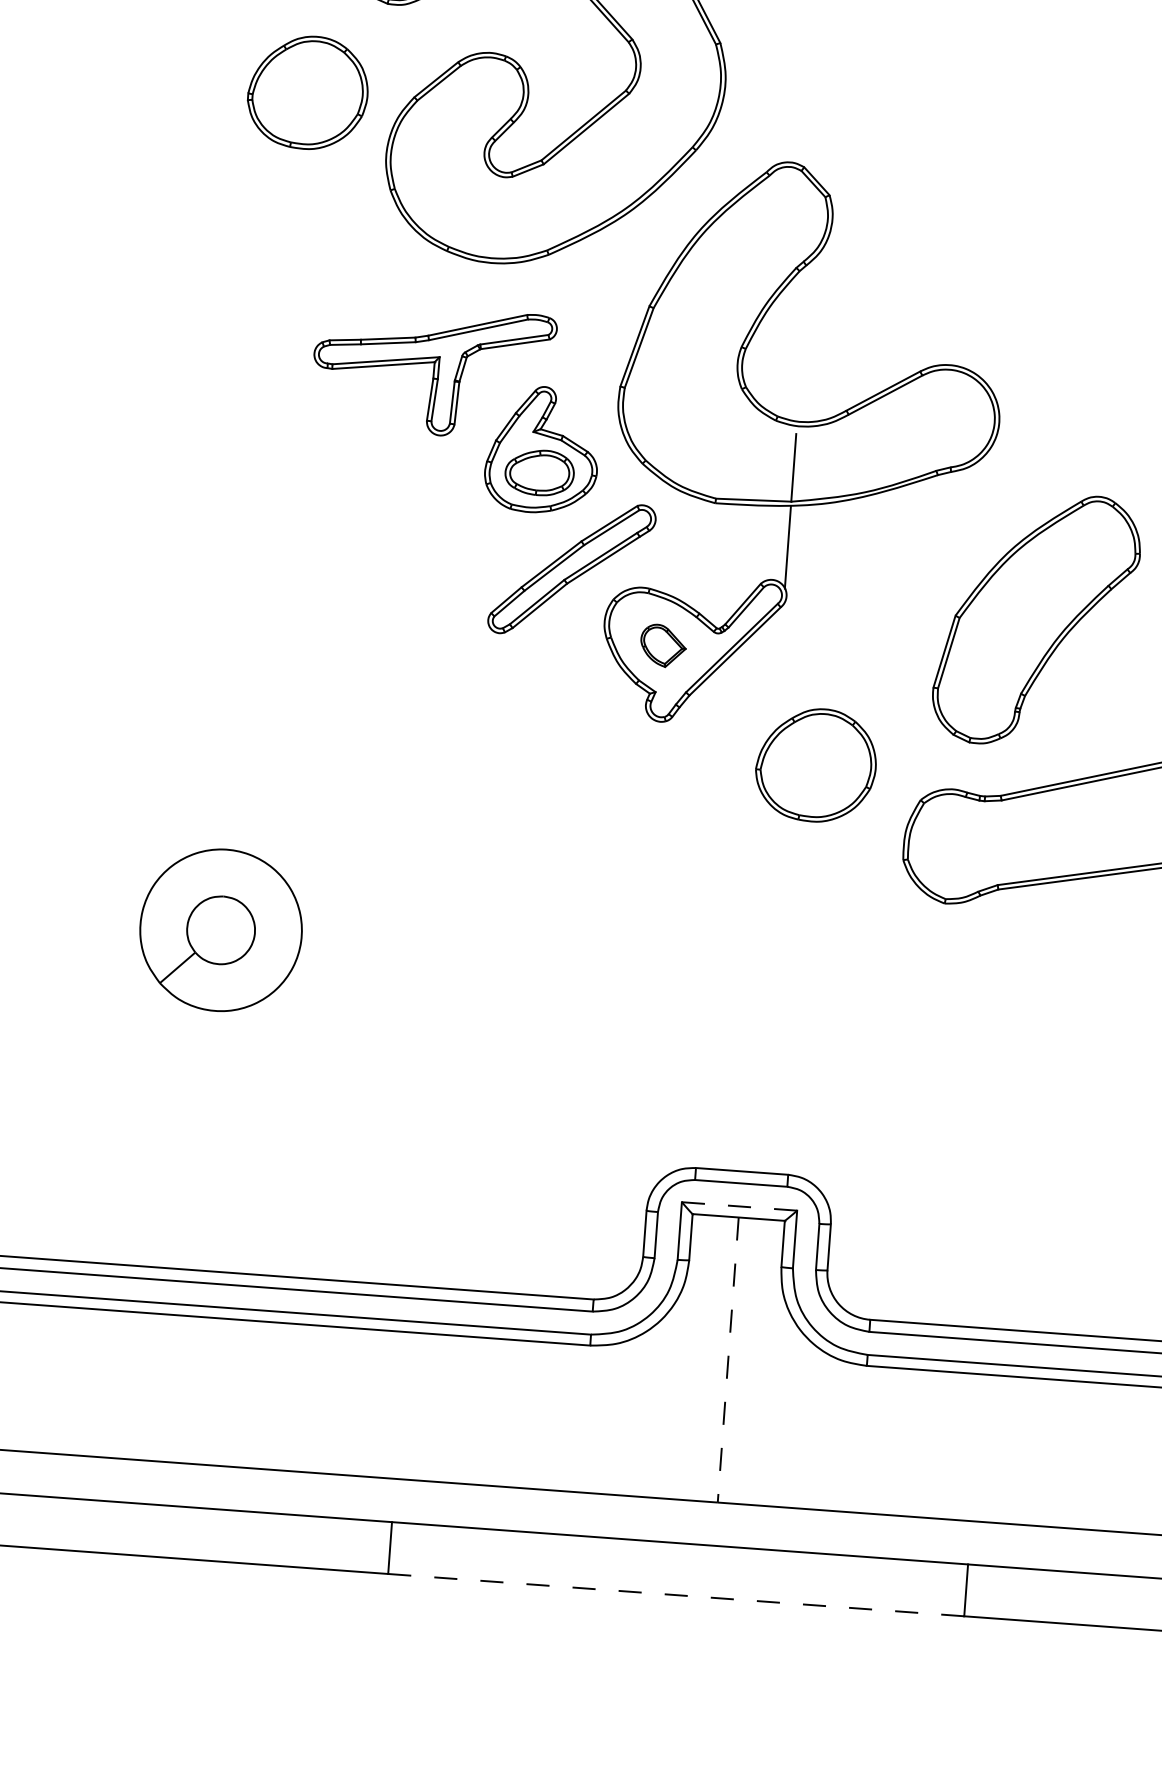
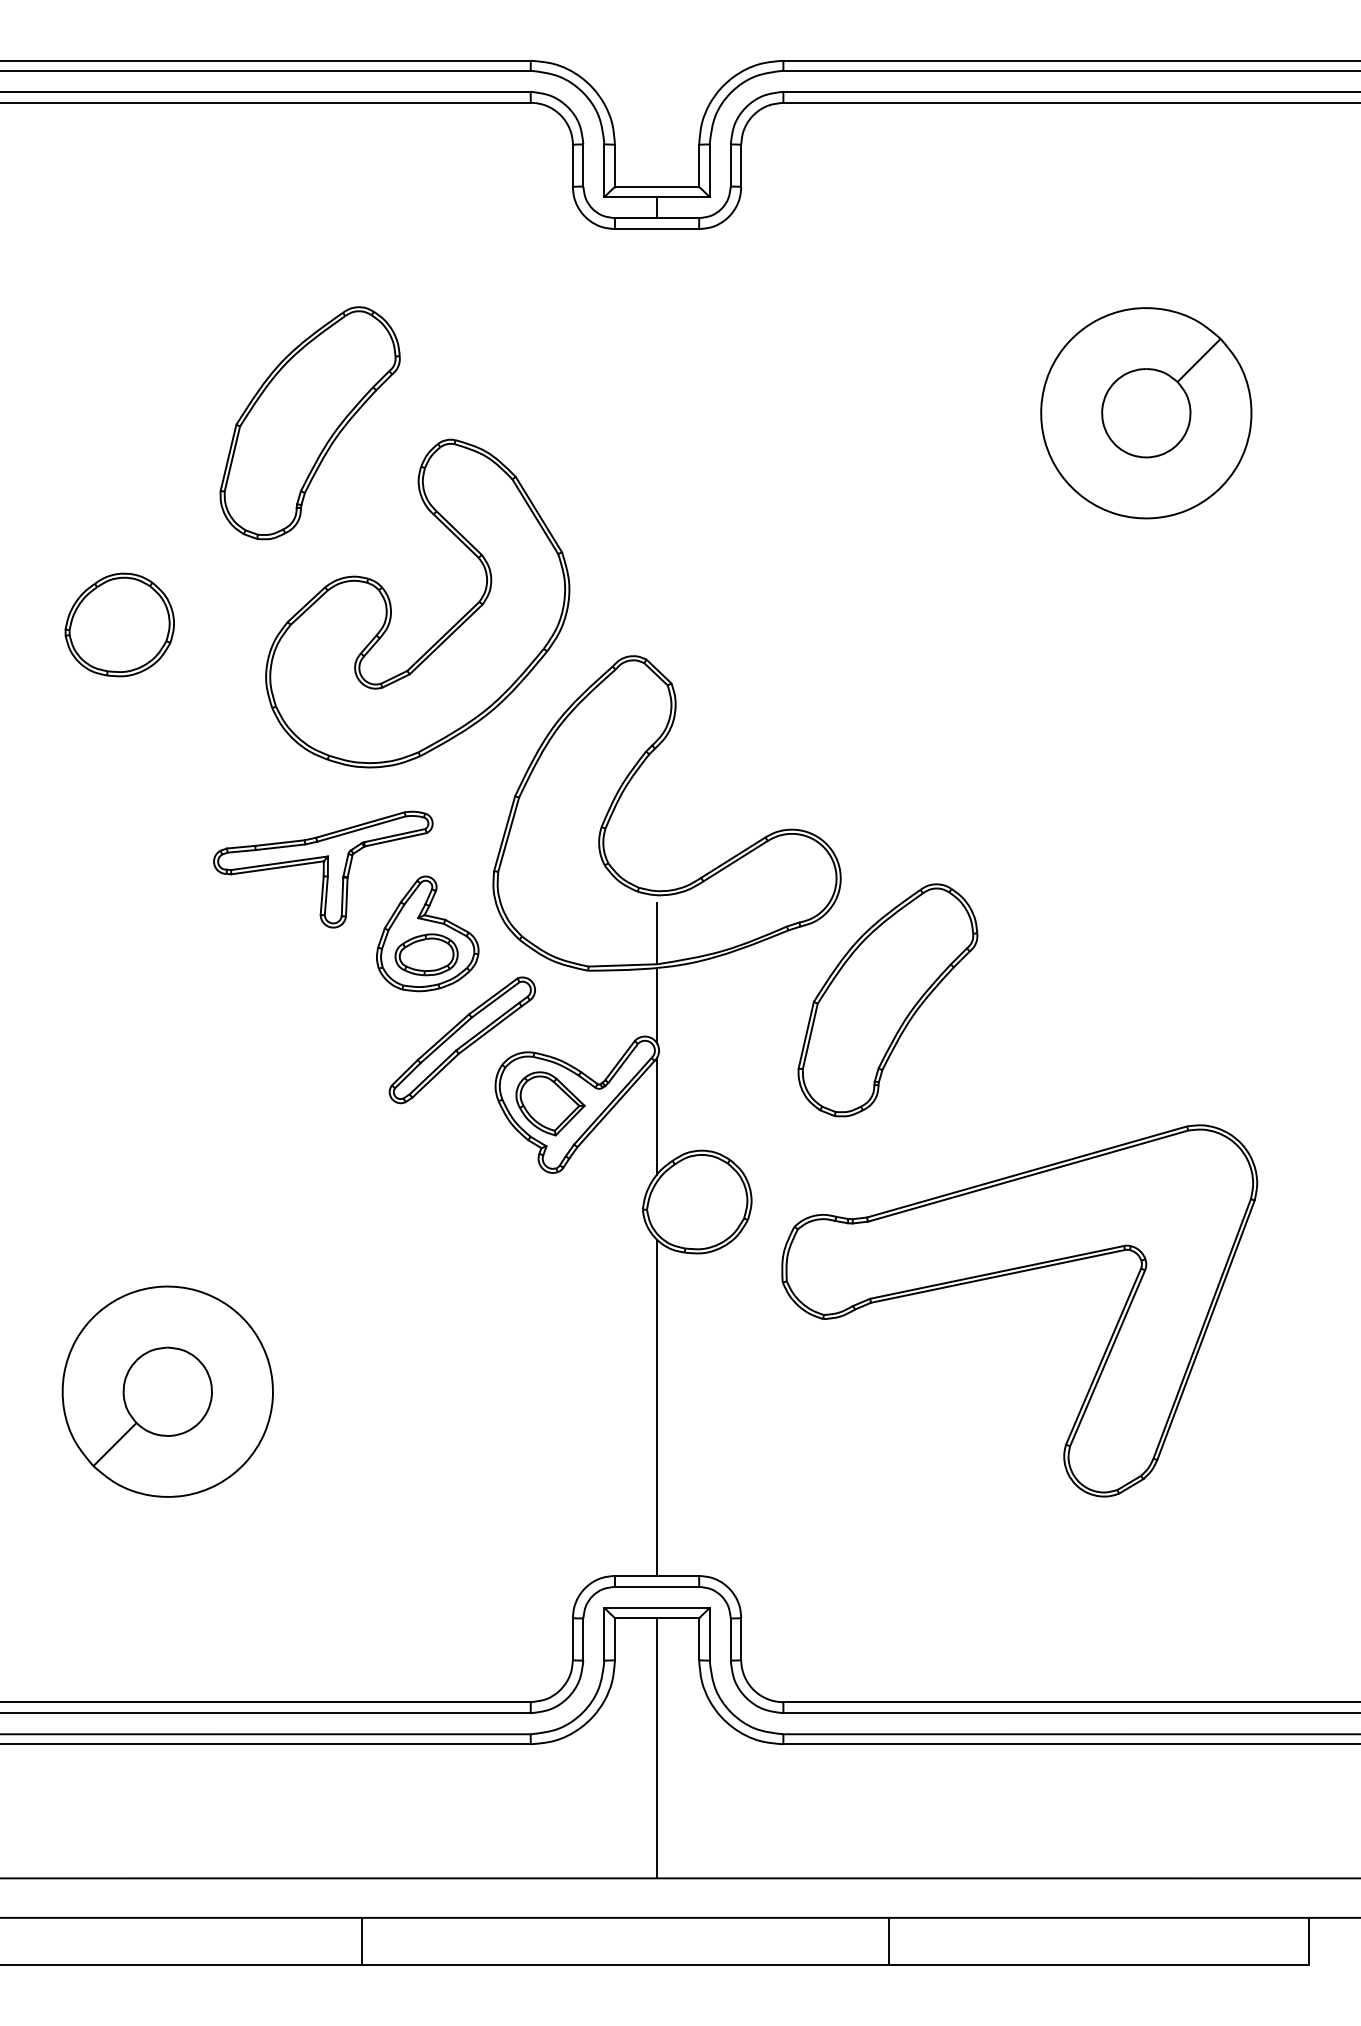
part: (307, 92) -> (119, 624), moved
part: (1036, 620) -> (887, 1000), moved
part: (663, 645) -> (550, 1103), size x1.67
line: (779, 667) -> (657, 1115), added
part: (220, 930) -> (167, 1391), size x1.43
line: (756, 987) -> (657, 1407), added
line: (740, 1206) -> (657, 1607), dashed -> solid
line: (728, 1360) -> (657, 1748), dashed -> solid
line: (676, 1595) -> (625, 1965), dashed -> solid

